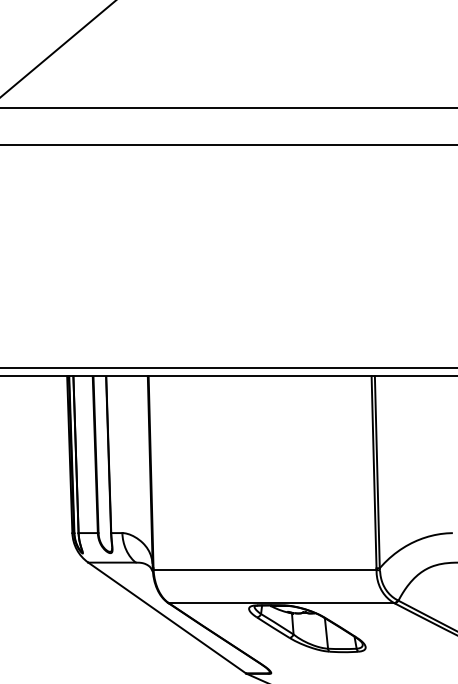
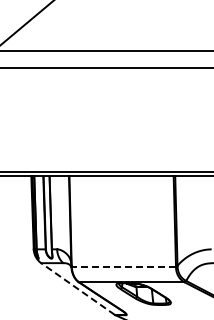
line: (264, 569) -> (123, 266), solid -> dashed
line: (165, 616) -> (77, 288), solid -> dashed

